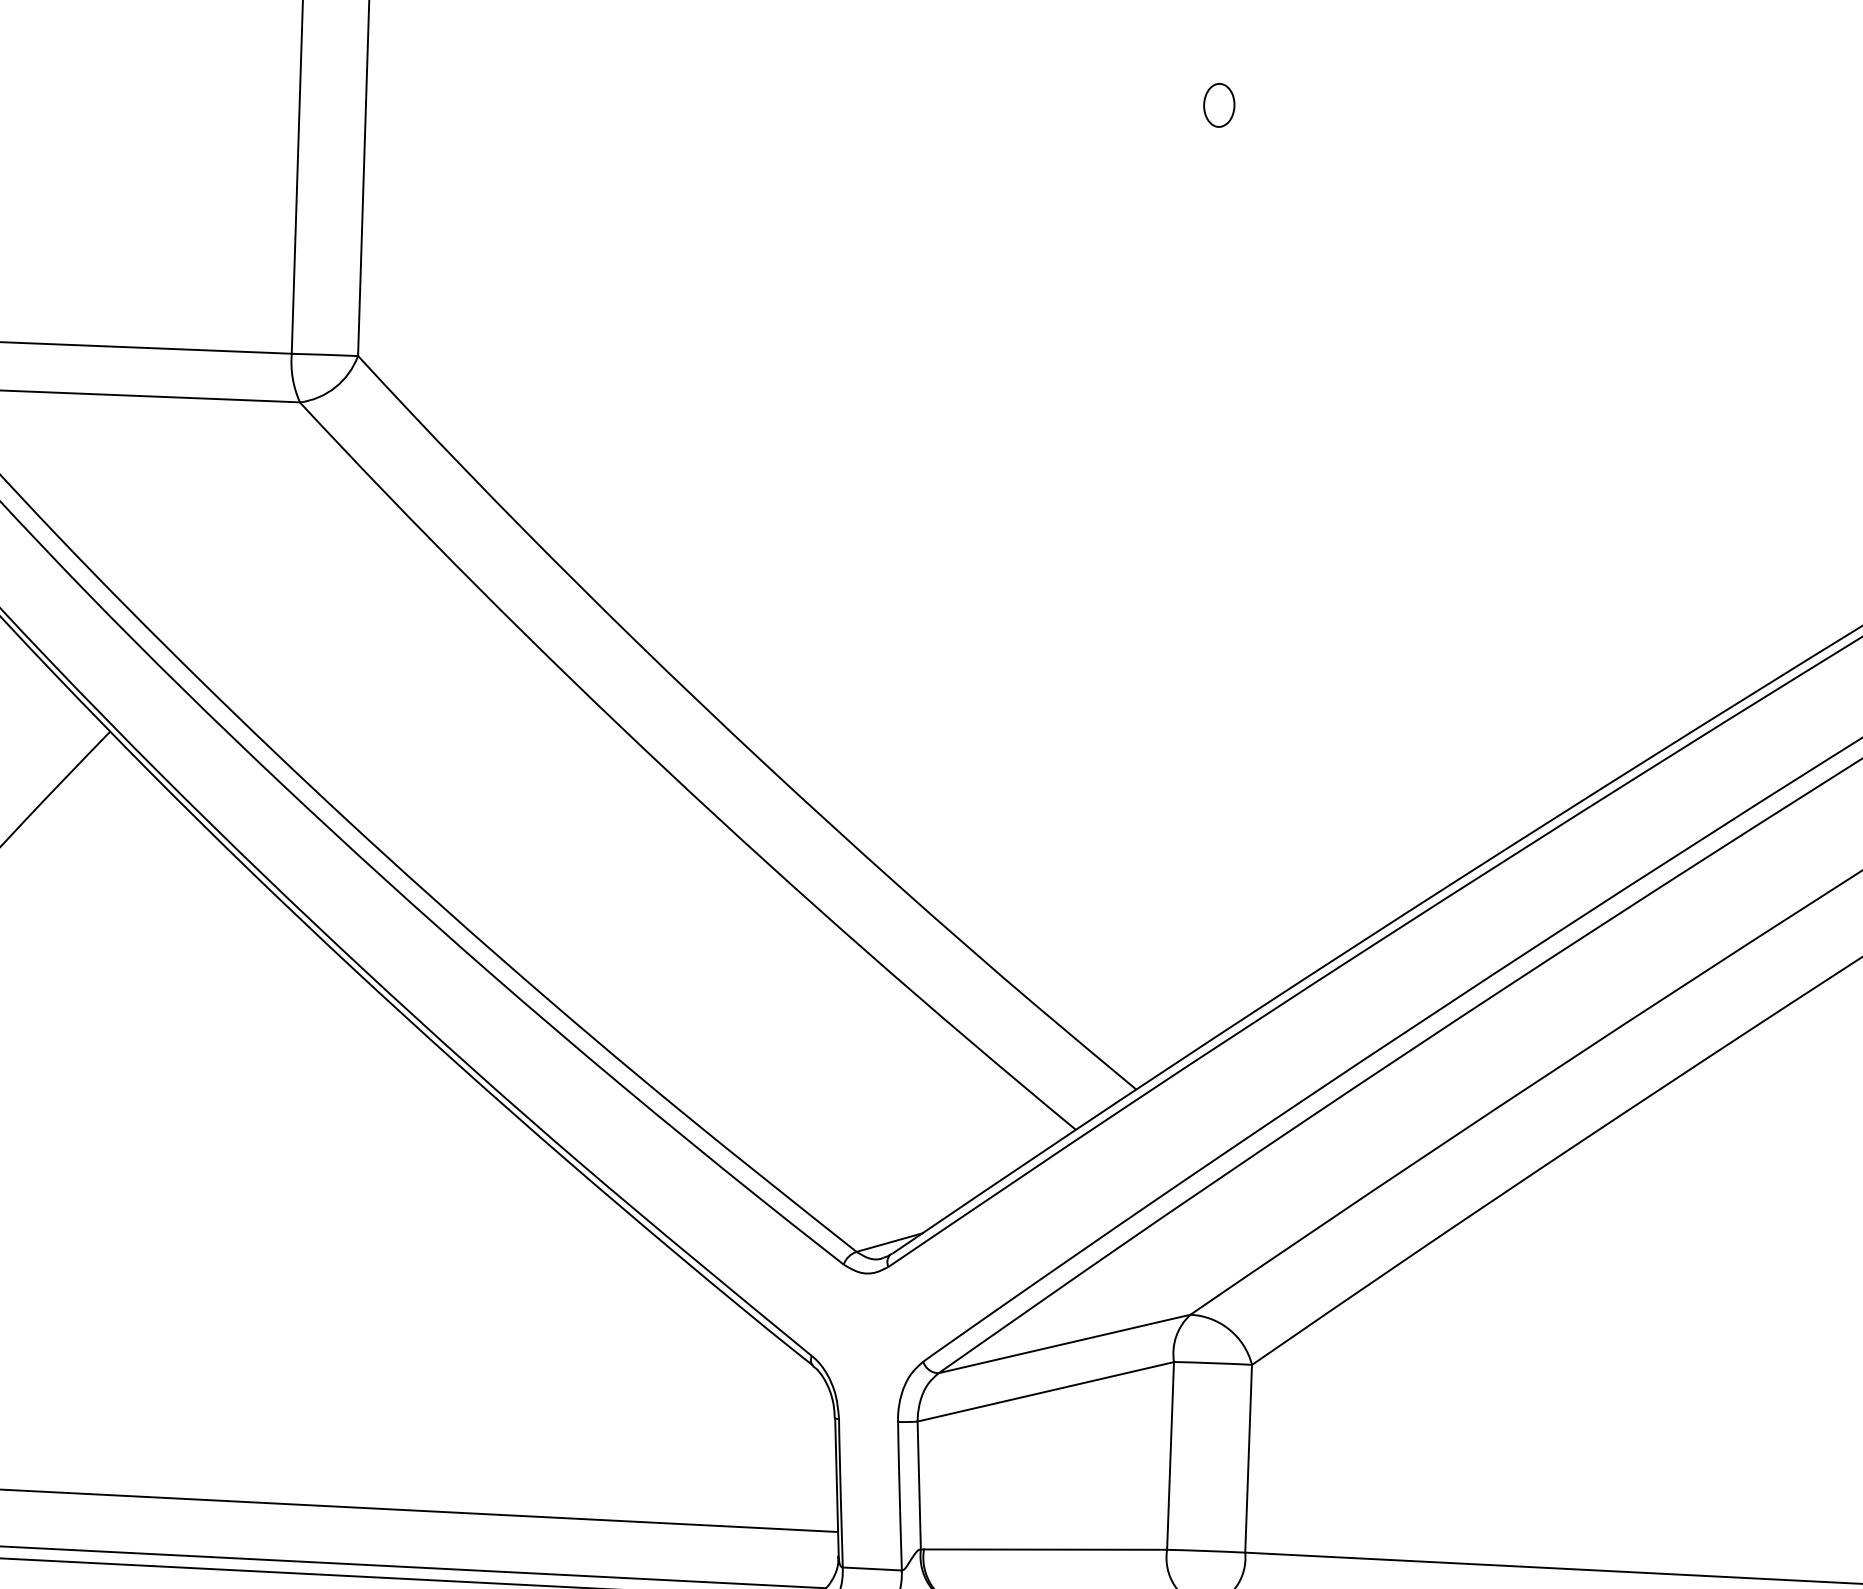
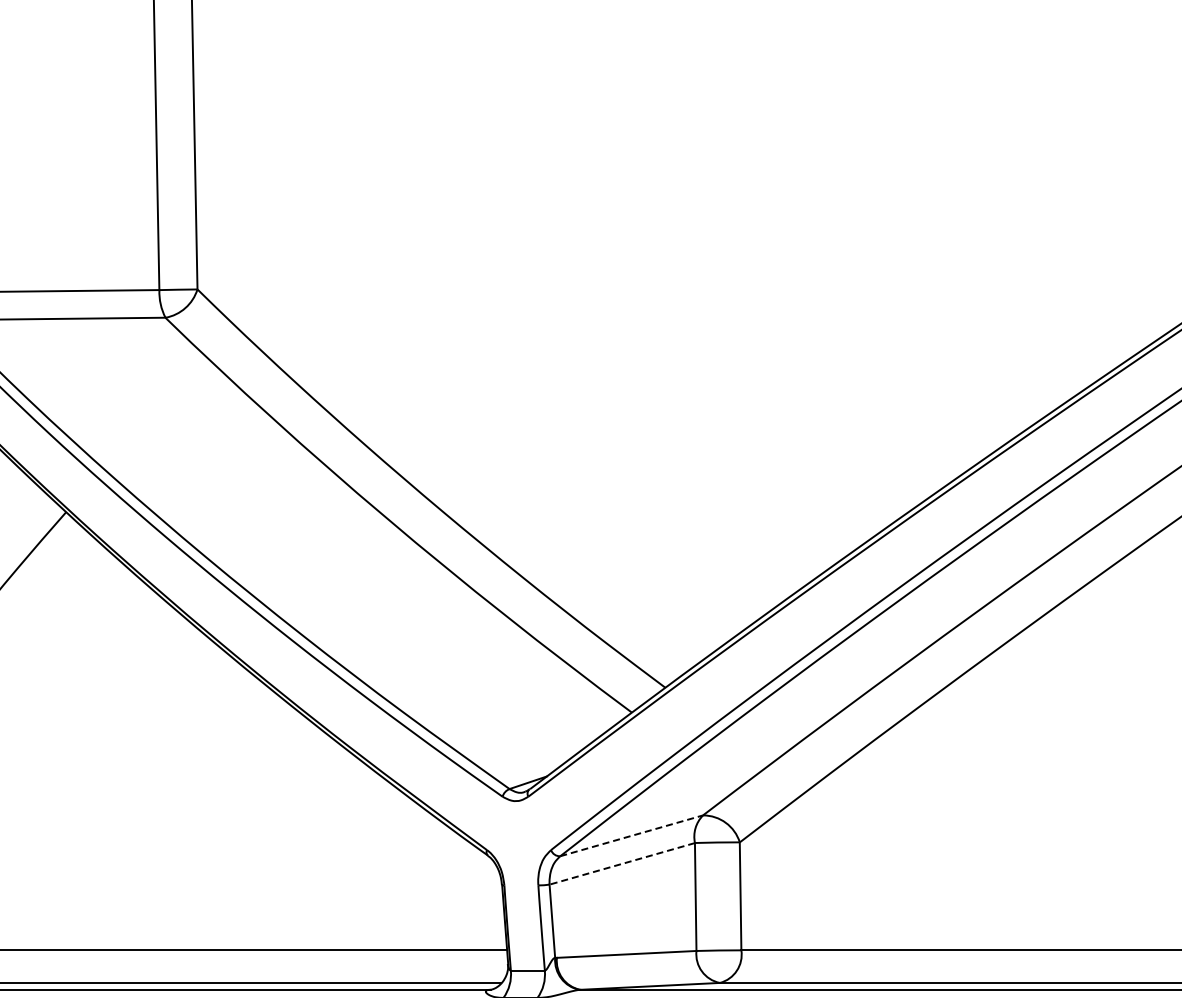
part: (1217, 105) -> (683, 120), removed
line: (1066, 1343) -> (632, 835), solid -> dashed
line: (1046, 1391) -> (622, 863), solid -> dashed

